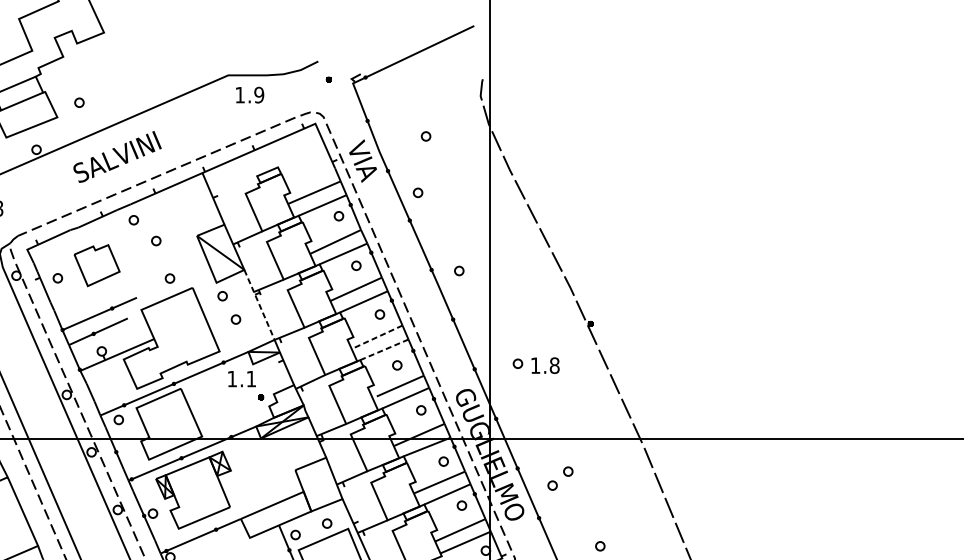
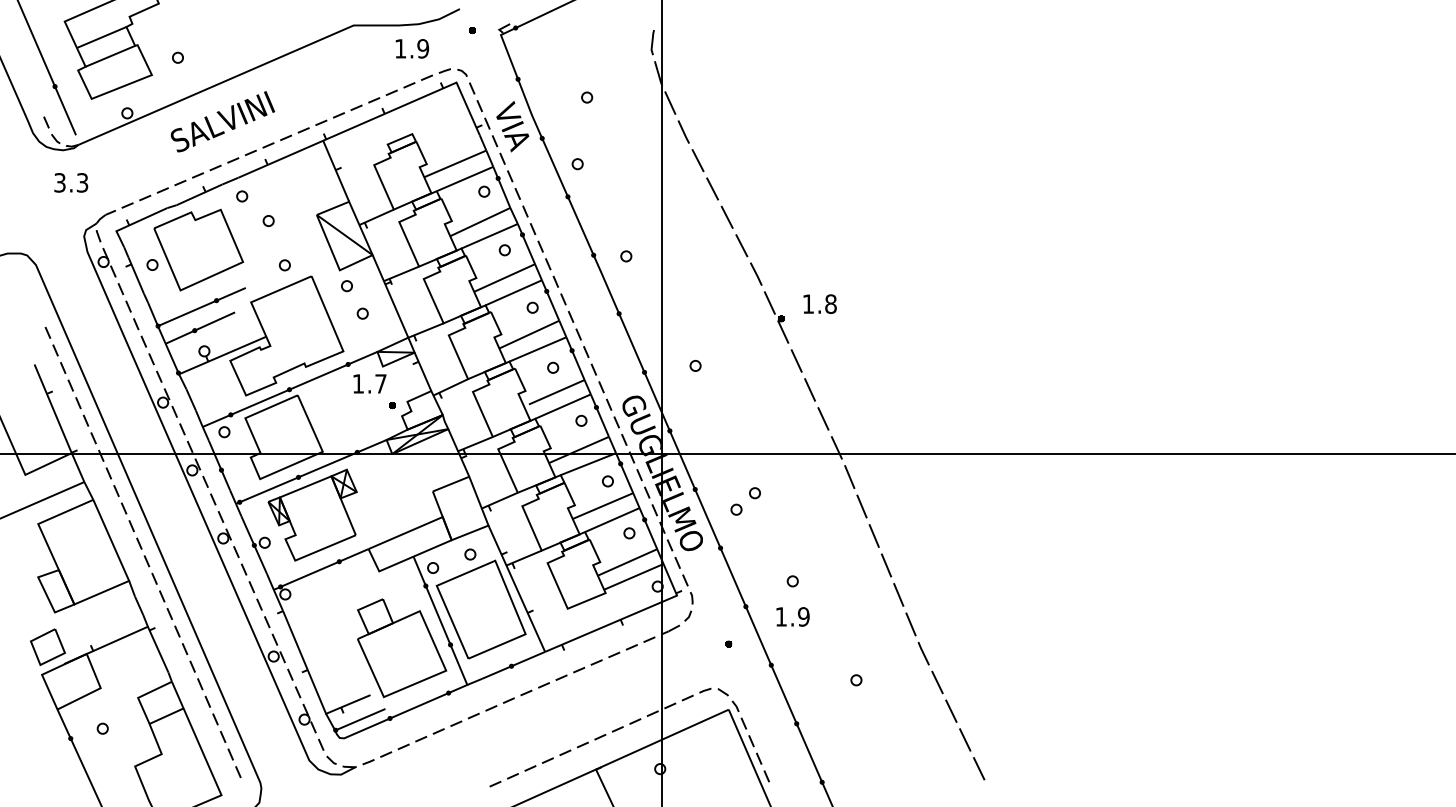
text: (250, 94) -> (412, 48), moved
part: (96, 265) -> (198, 249), size x1.67
line: (259, 304) -> (390, 296), dashed -> solid
line: (376, 337) -> (528, 334), dashed -> solid
line: (384, 349) -> (537, 349), dashed -> solid
text: (545, 365) -> (819, 303), moved
text: (251, 378) -> (380, 383), 1.1 -> 1.7

